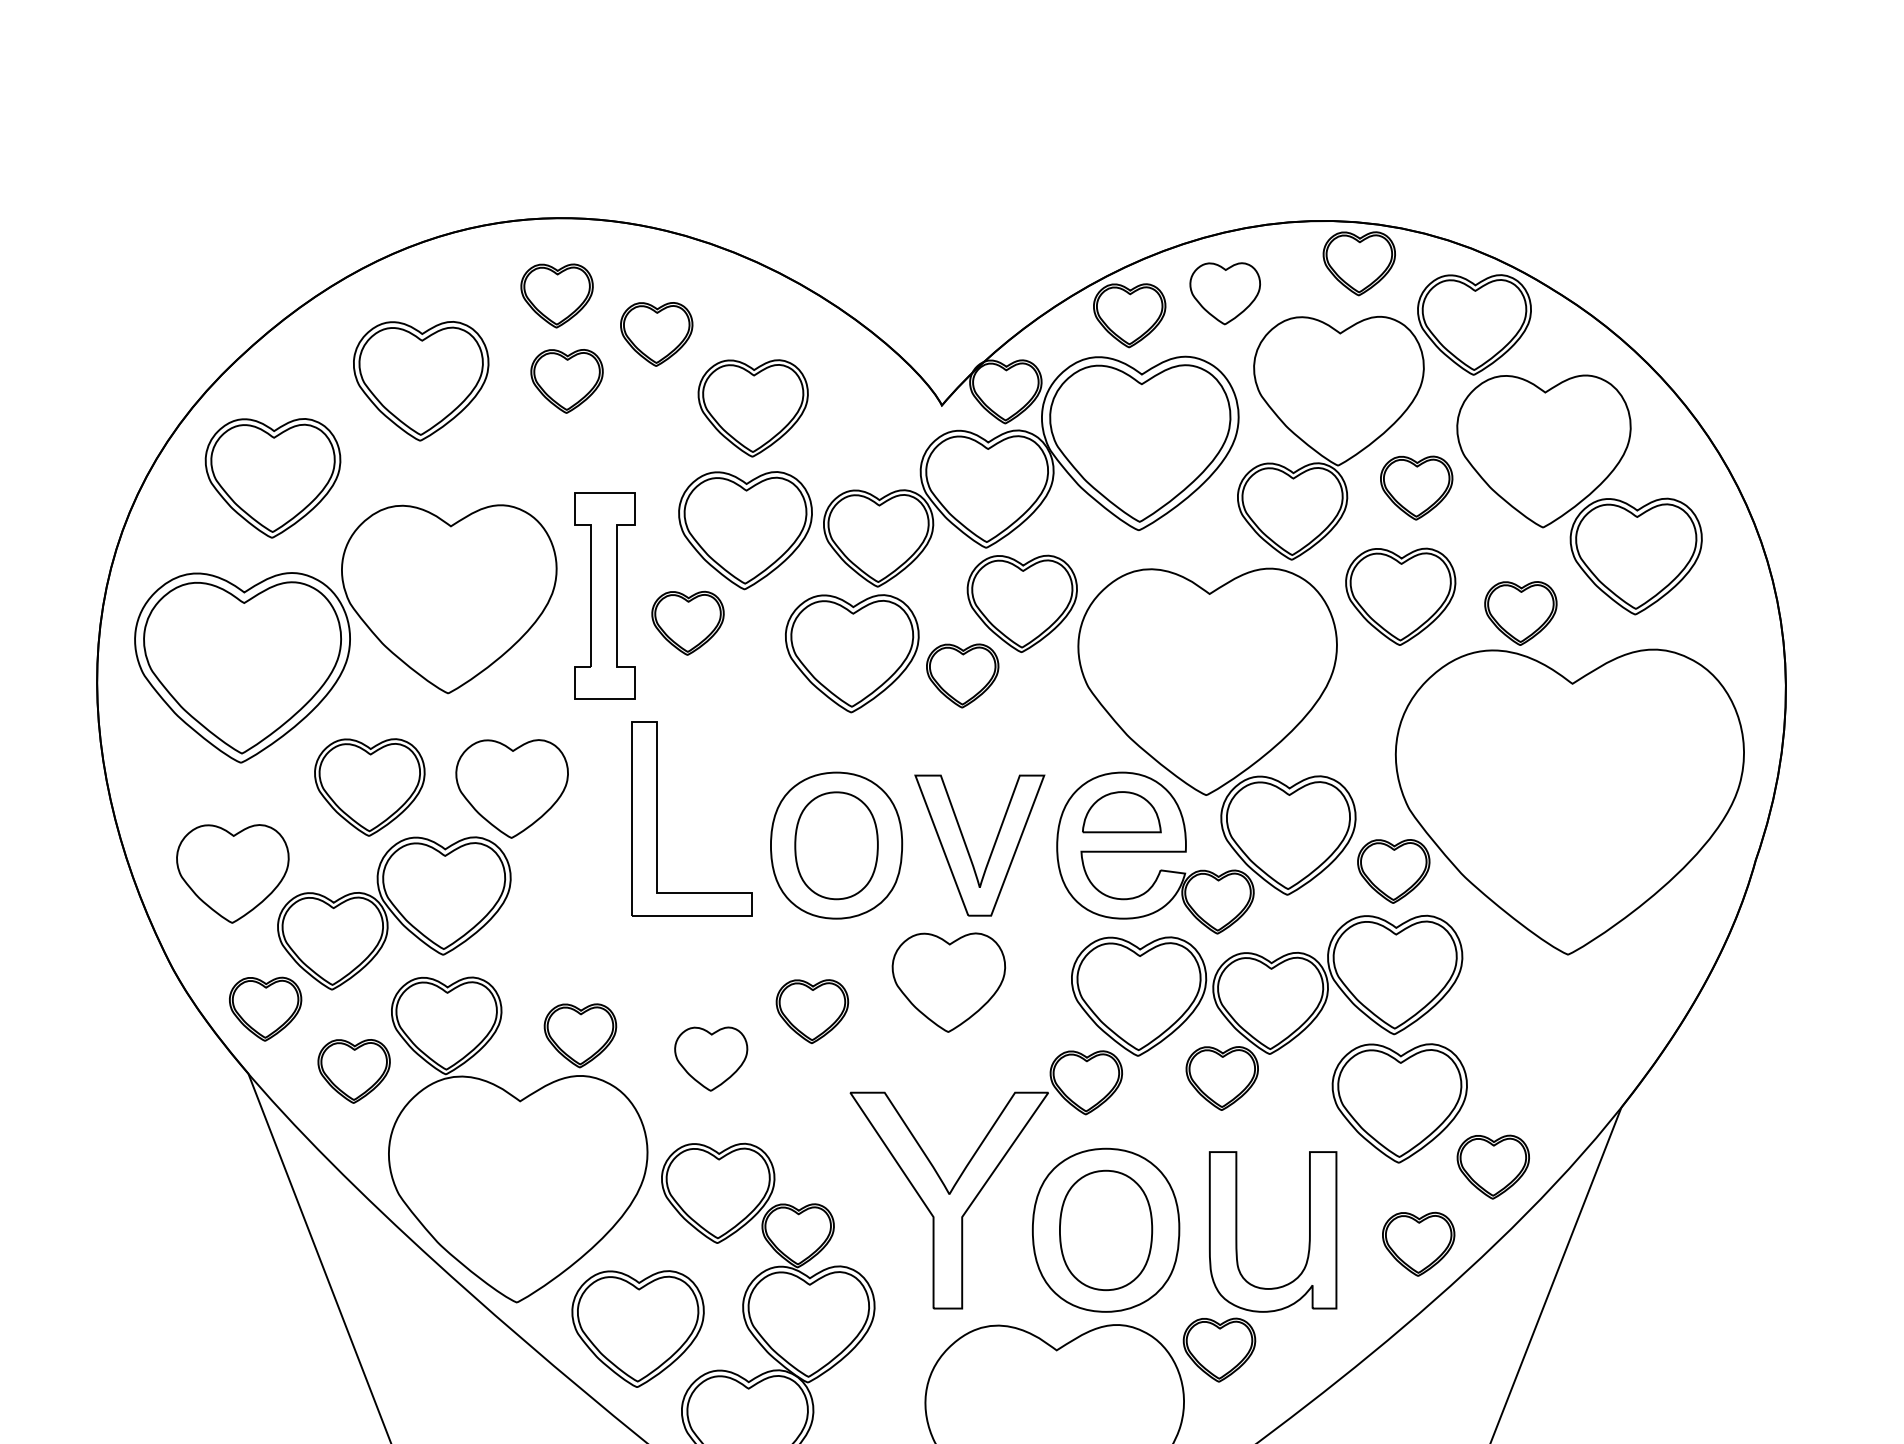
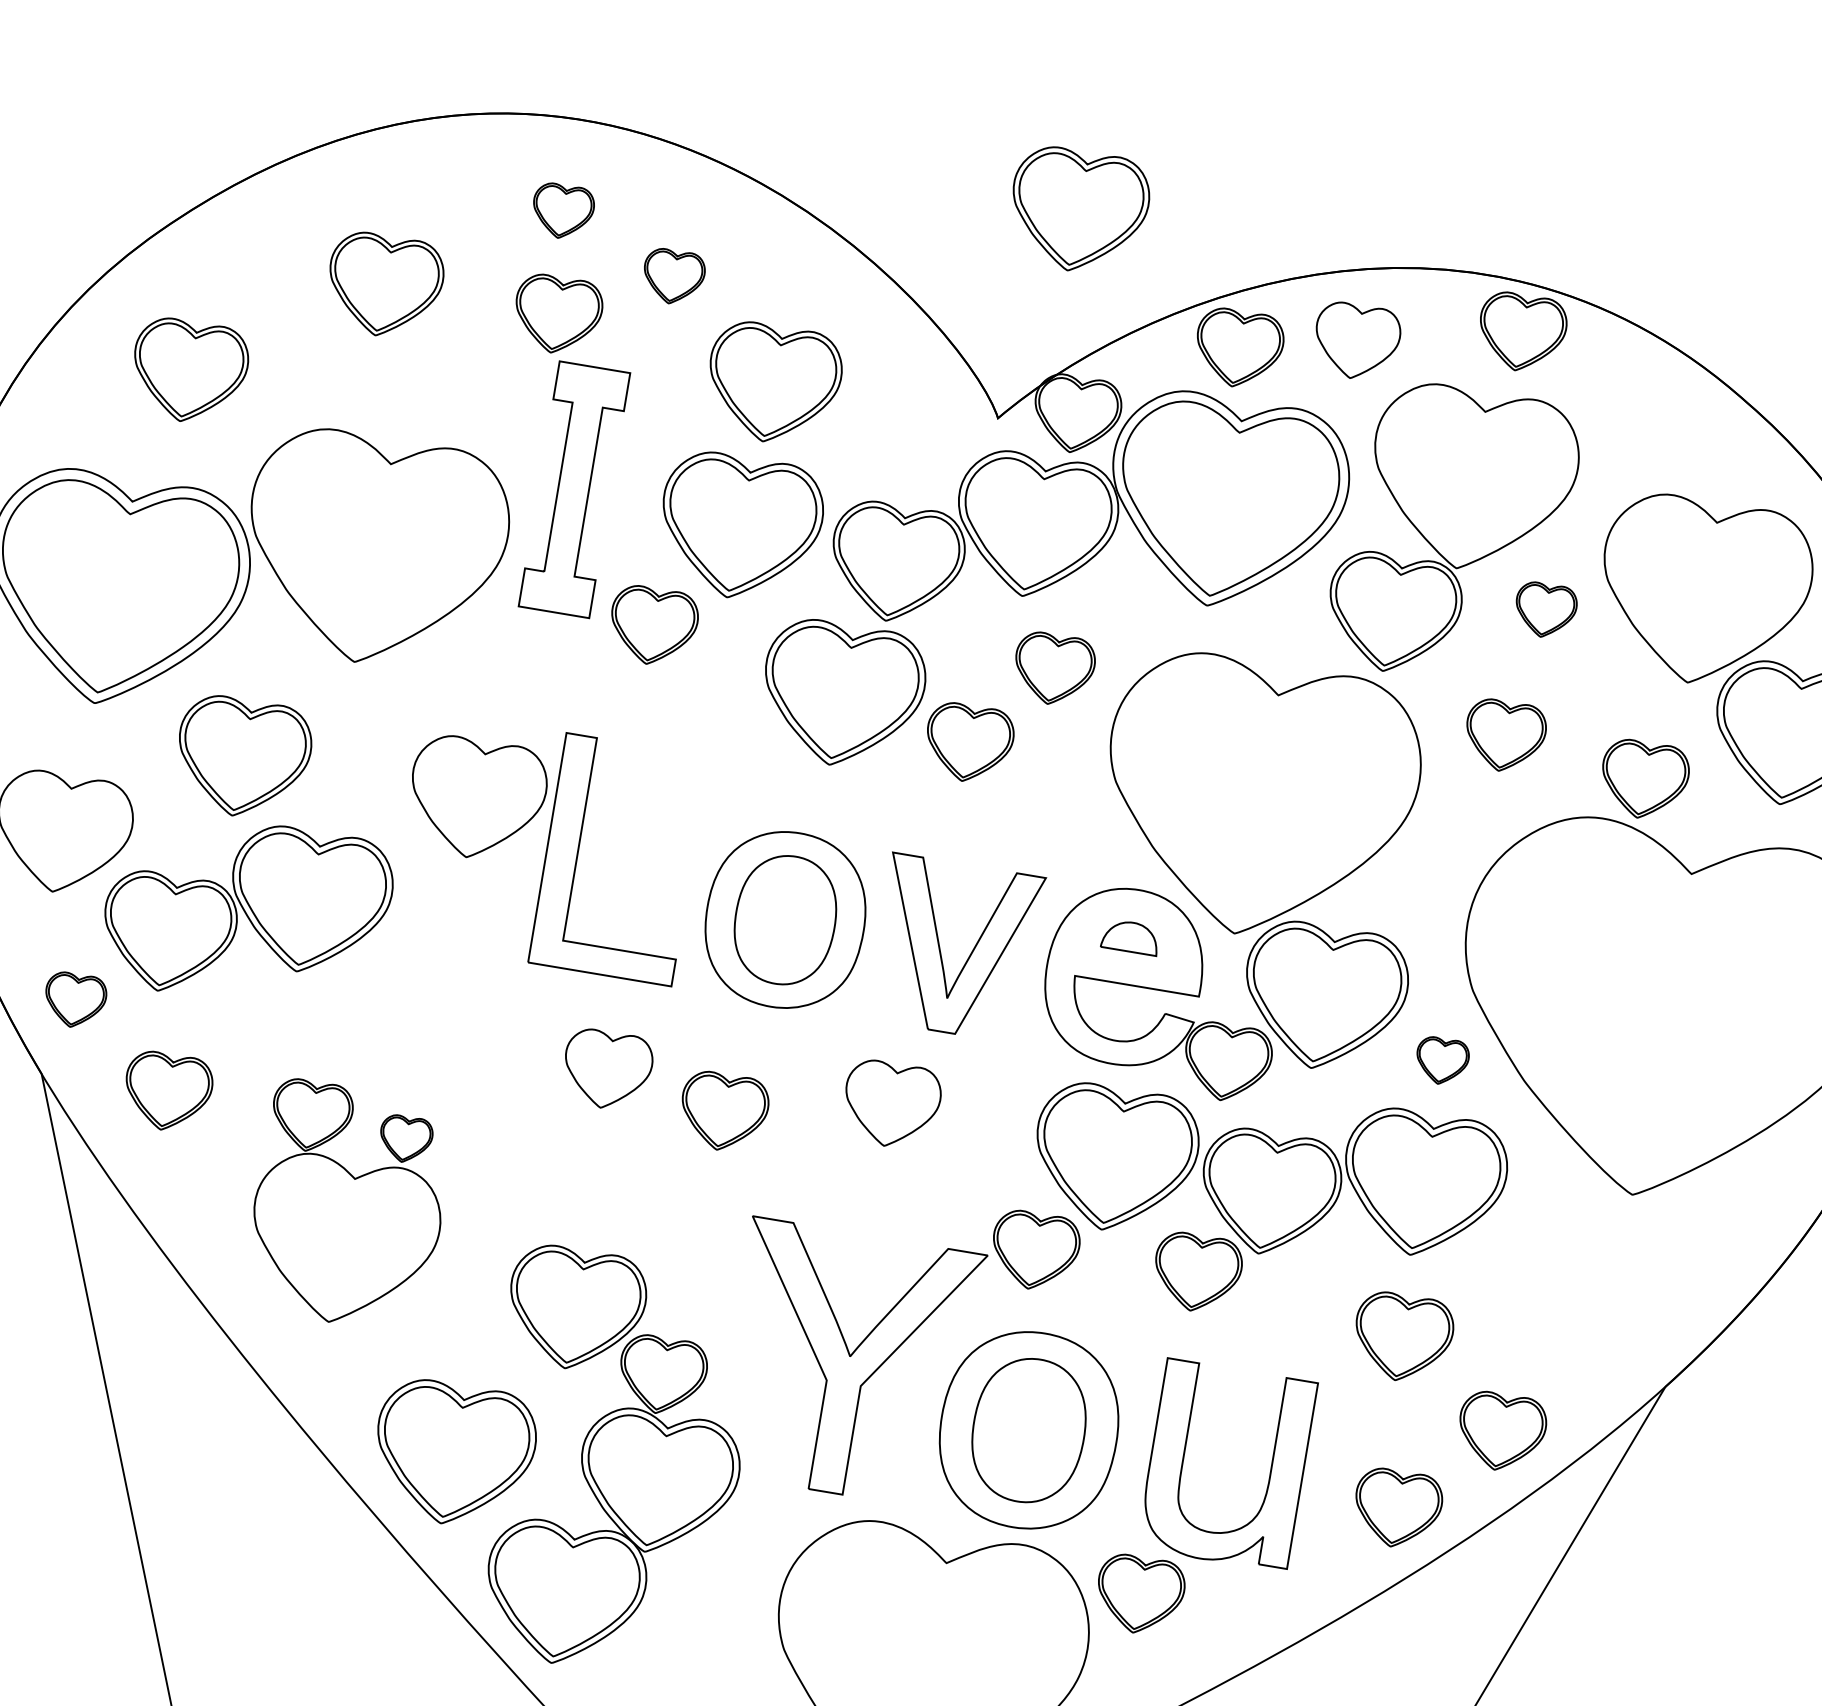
part: (556, 295) -> (562, 211), size x0.7
part: (1474, 324) -> (1078, 210), moved
part: (656, 334) -> (673, 277), size x0.7
part: (421, 381) -> (384, 286), size x0.7
part: (272, 478) -> (188, 371), size x0.7
part: (1416, 487) -> (1545, 609), size x0.7
part: (604, 595) -> (574, 488), moved
part: (1400, 596) -> (1504, 736), size x0.6
part: (1021, 603) -> (1053, 669), size x0.6
part: (511, 788) -> (476, 798), moved
part: (1121, 812) -> (1130, 937), size x0.6
part: (1393, 871) -> (1441, 1061), size x0.6
part: (948, 982) -> (891, 1104), size x0.7
part: (265, 1008) -> (74, 999), size x0.7
part: (711, 1058) -> (607, 1069), moved
part: (1399, 1103) -> (1402, 1338), size x0.6
part: (518, 1139) -> (349, 1205), size x0.6

